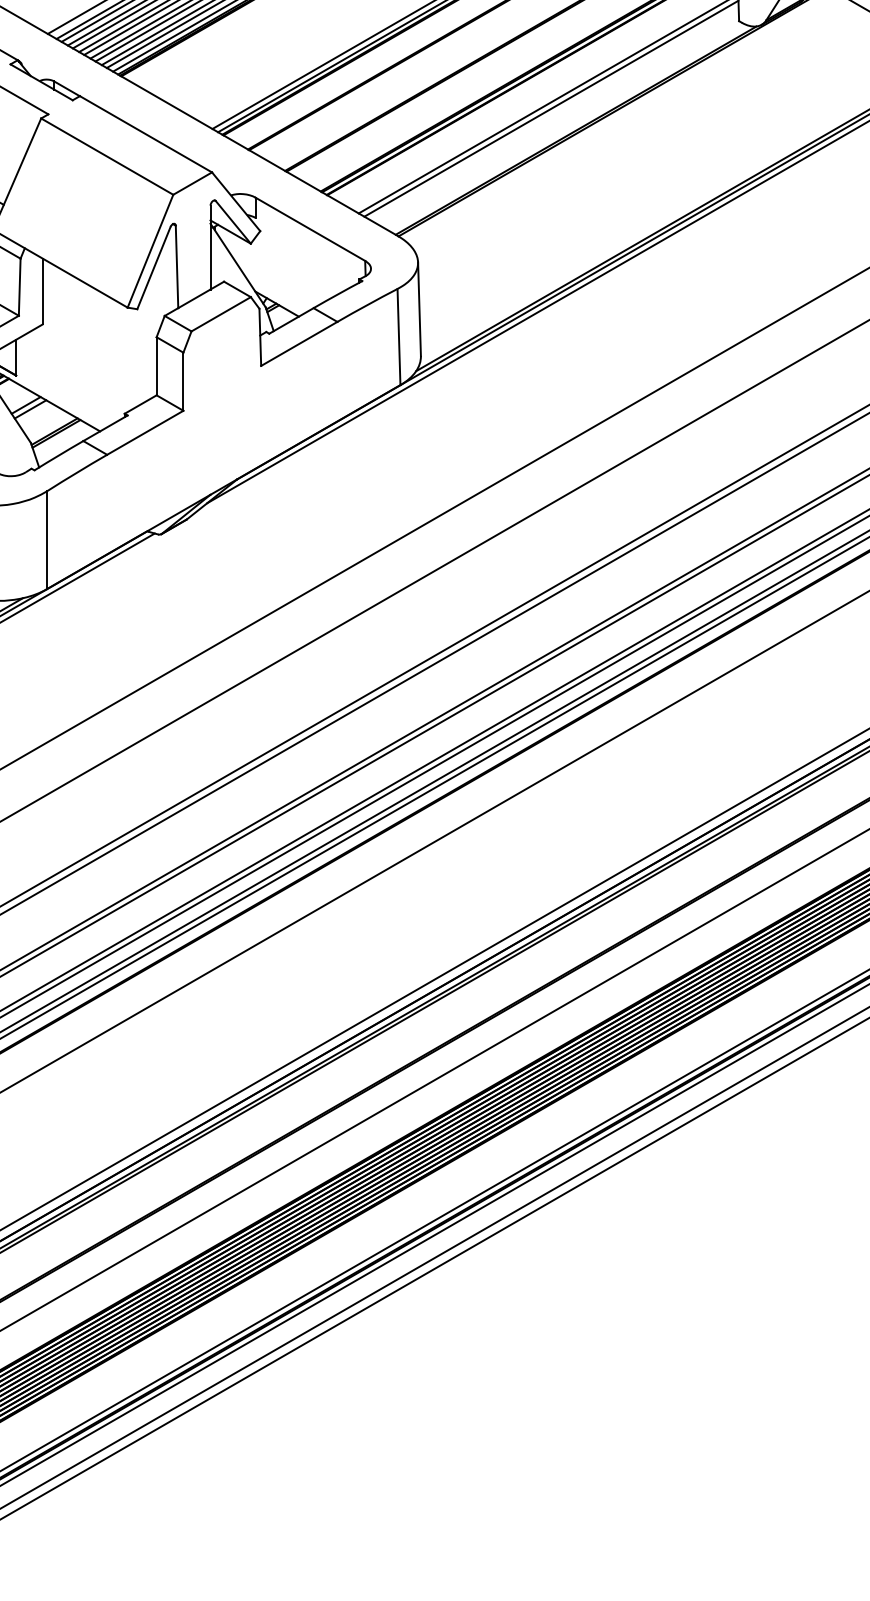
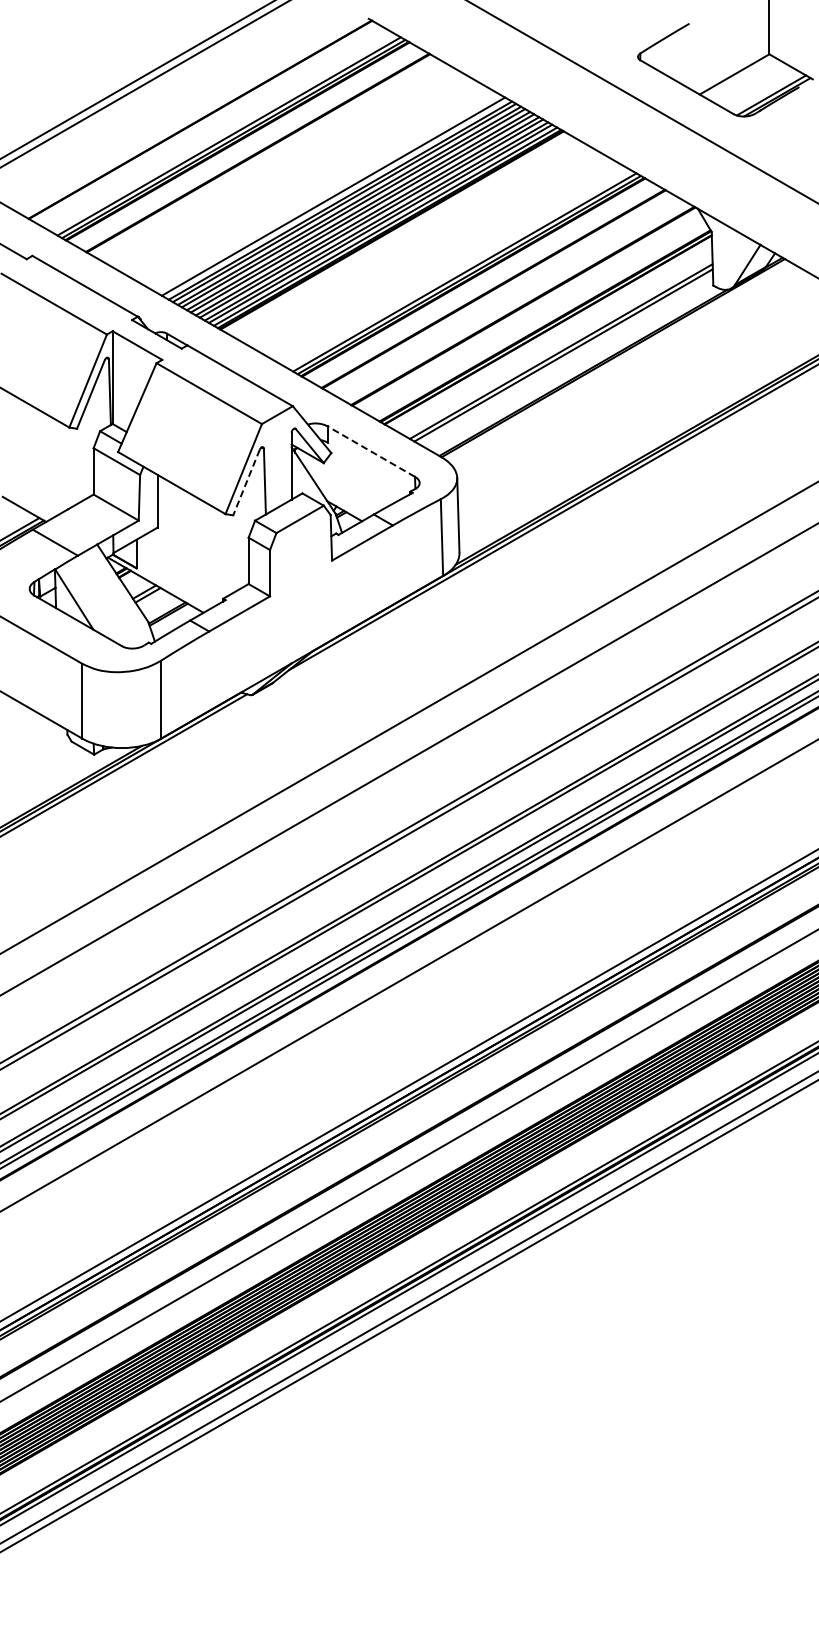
line: (309, 229) -> (370, 451), solid -> dashed
line: (153, 269) -> (246, 483), solid -> dashed

